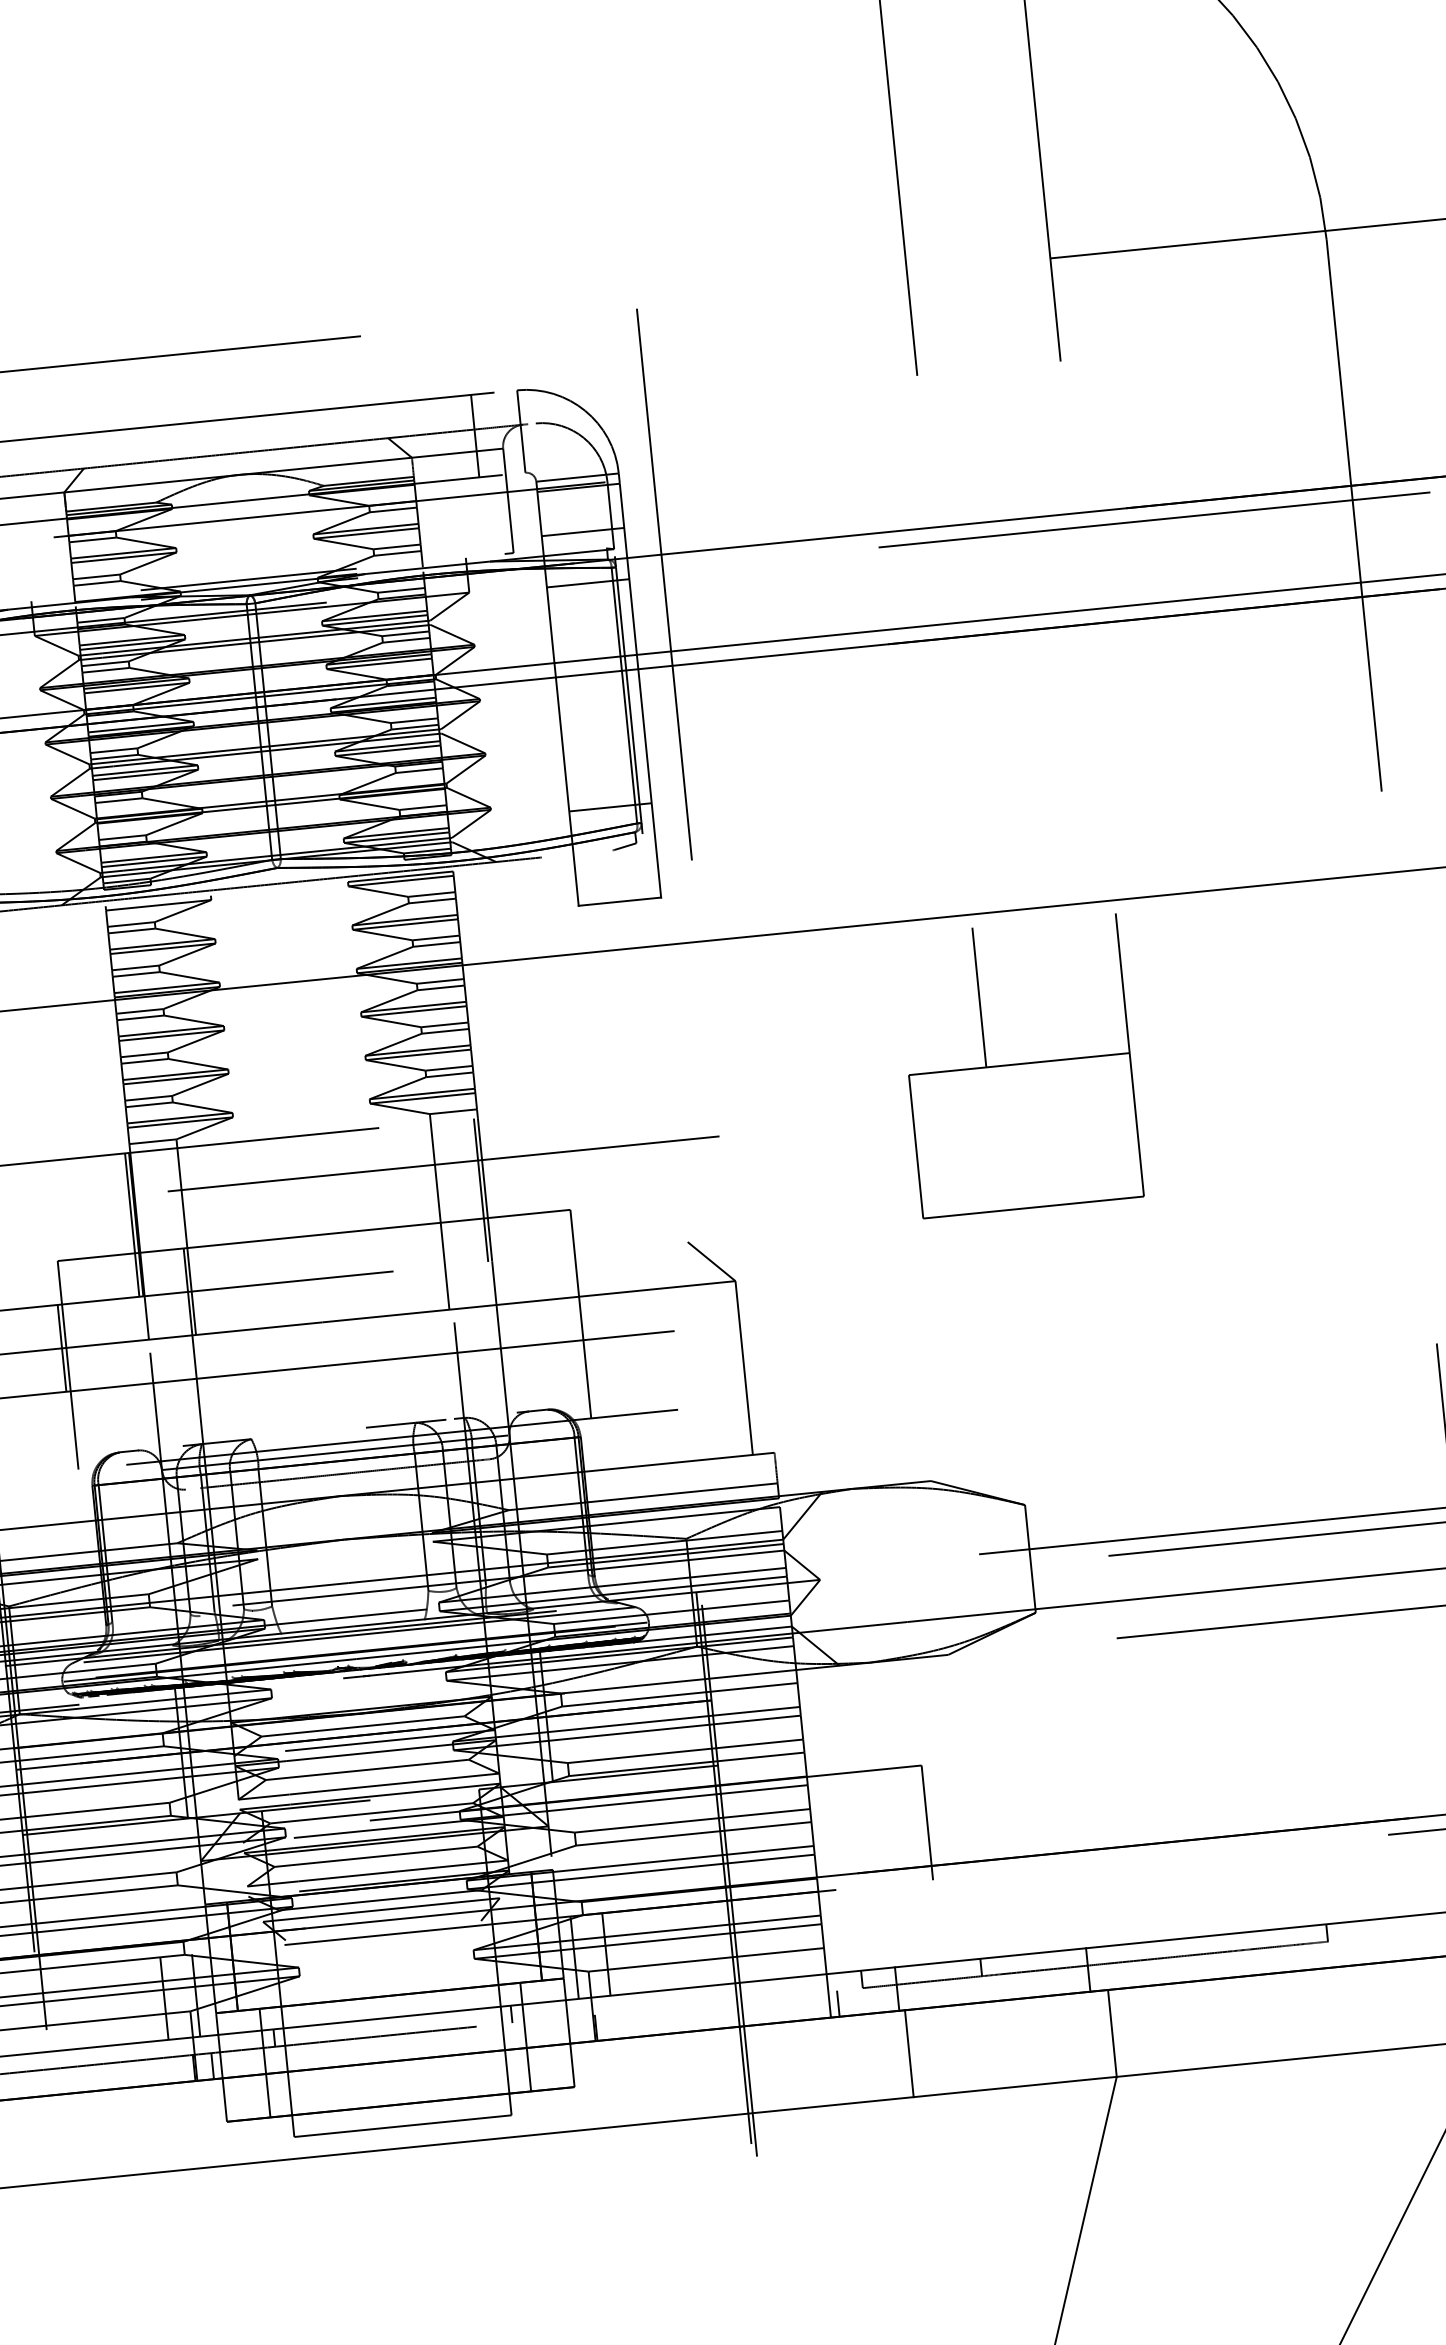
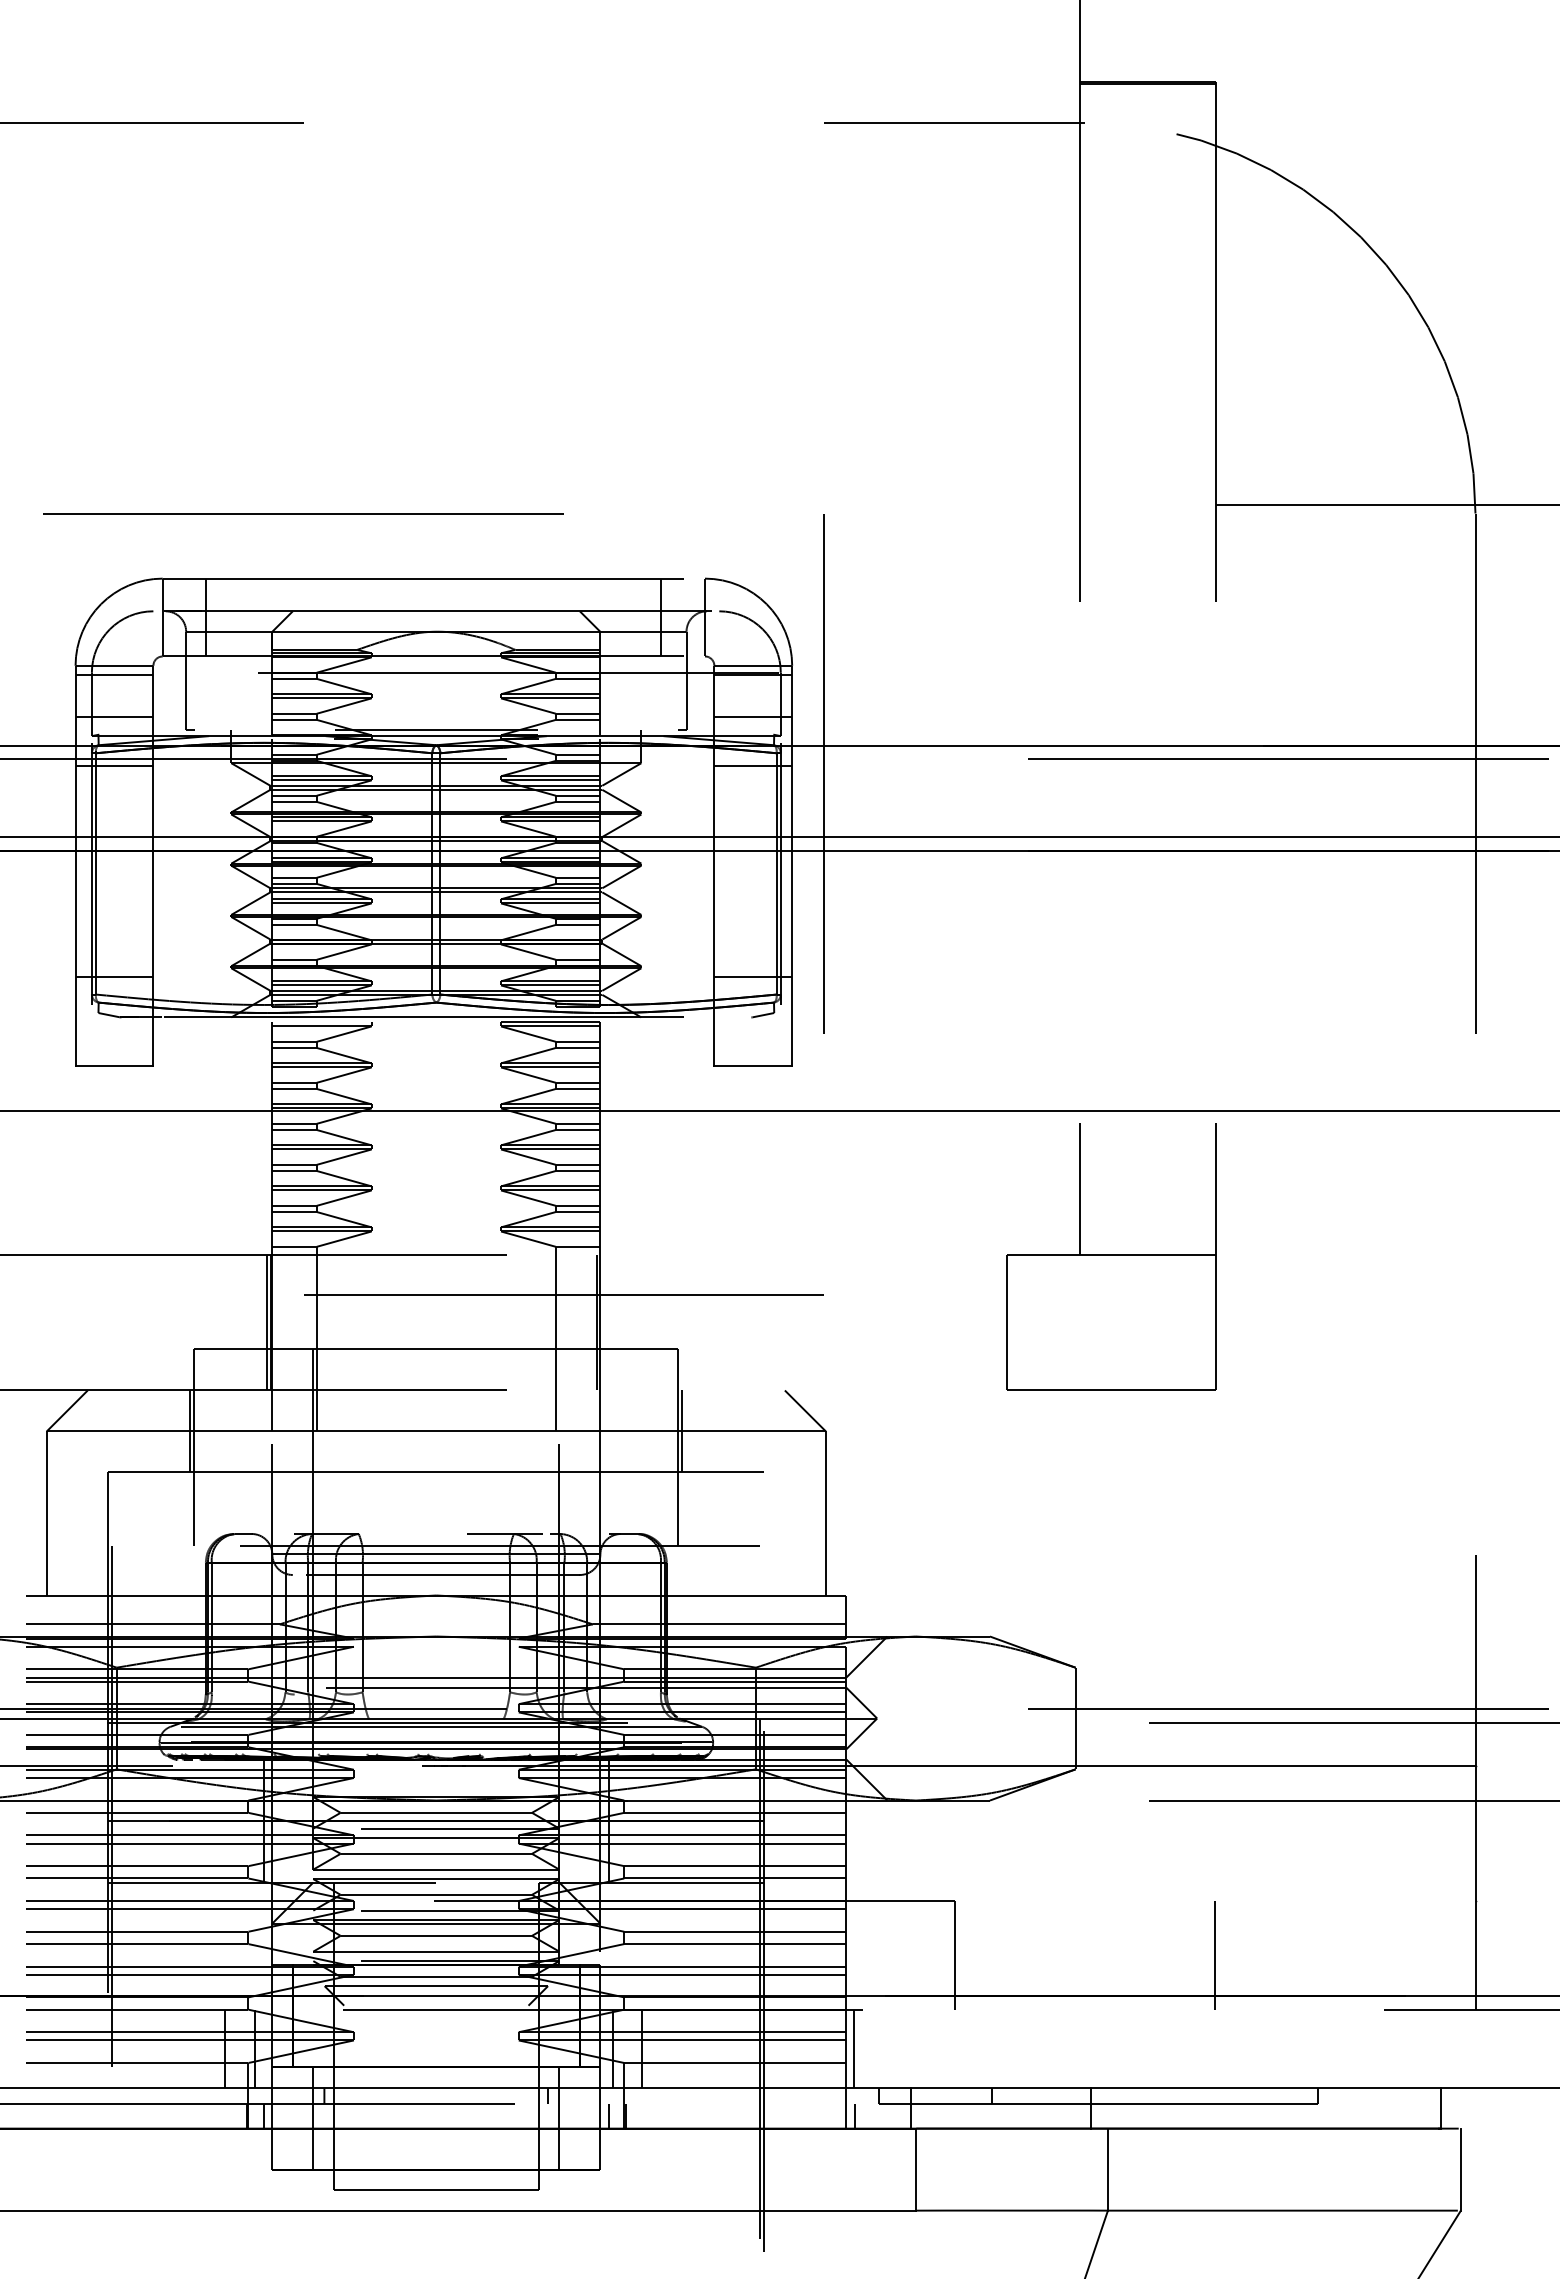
line: (583, 1296) -> (682, 1431), added
line: (1203, 1795) -> (1215, 1955), added
line: (829, 1931) -> (853, 2048), added
line: (577, 2029) -> (608, 2116), added

